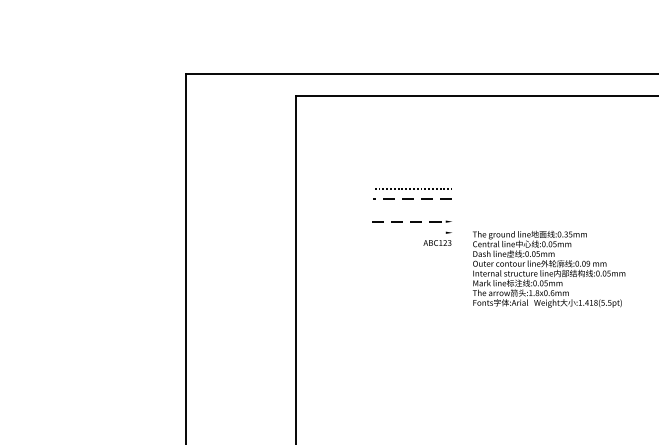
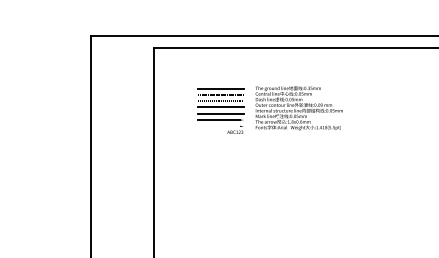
line: (411, 168) -> (220, 89), added
line: (411, 178) -> (220, 95), added
line: (411, 199) -> (220, 107), dashed -> solid
line: (411, 210) -> (220, 113), added
line: (409, 222) -> (219, 120), dashed -> solid
text: (547, 269) -> (298, 108), moved

